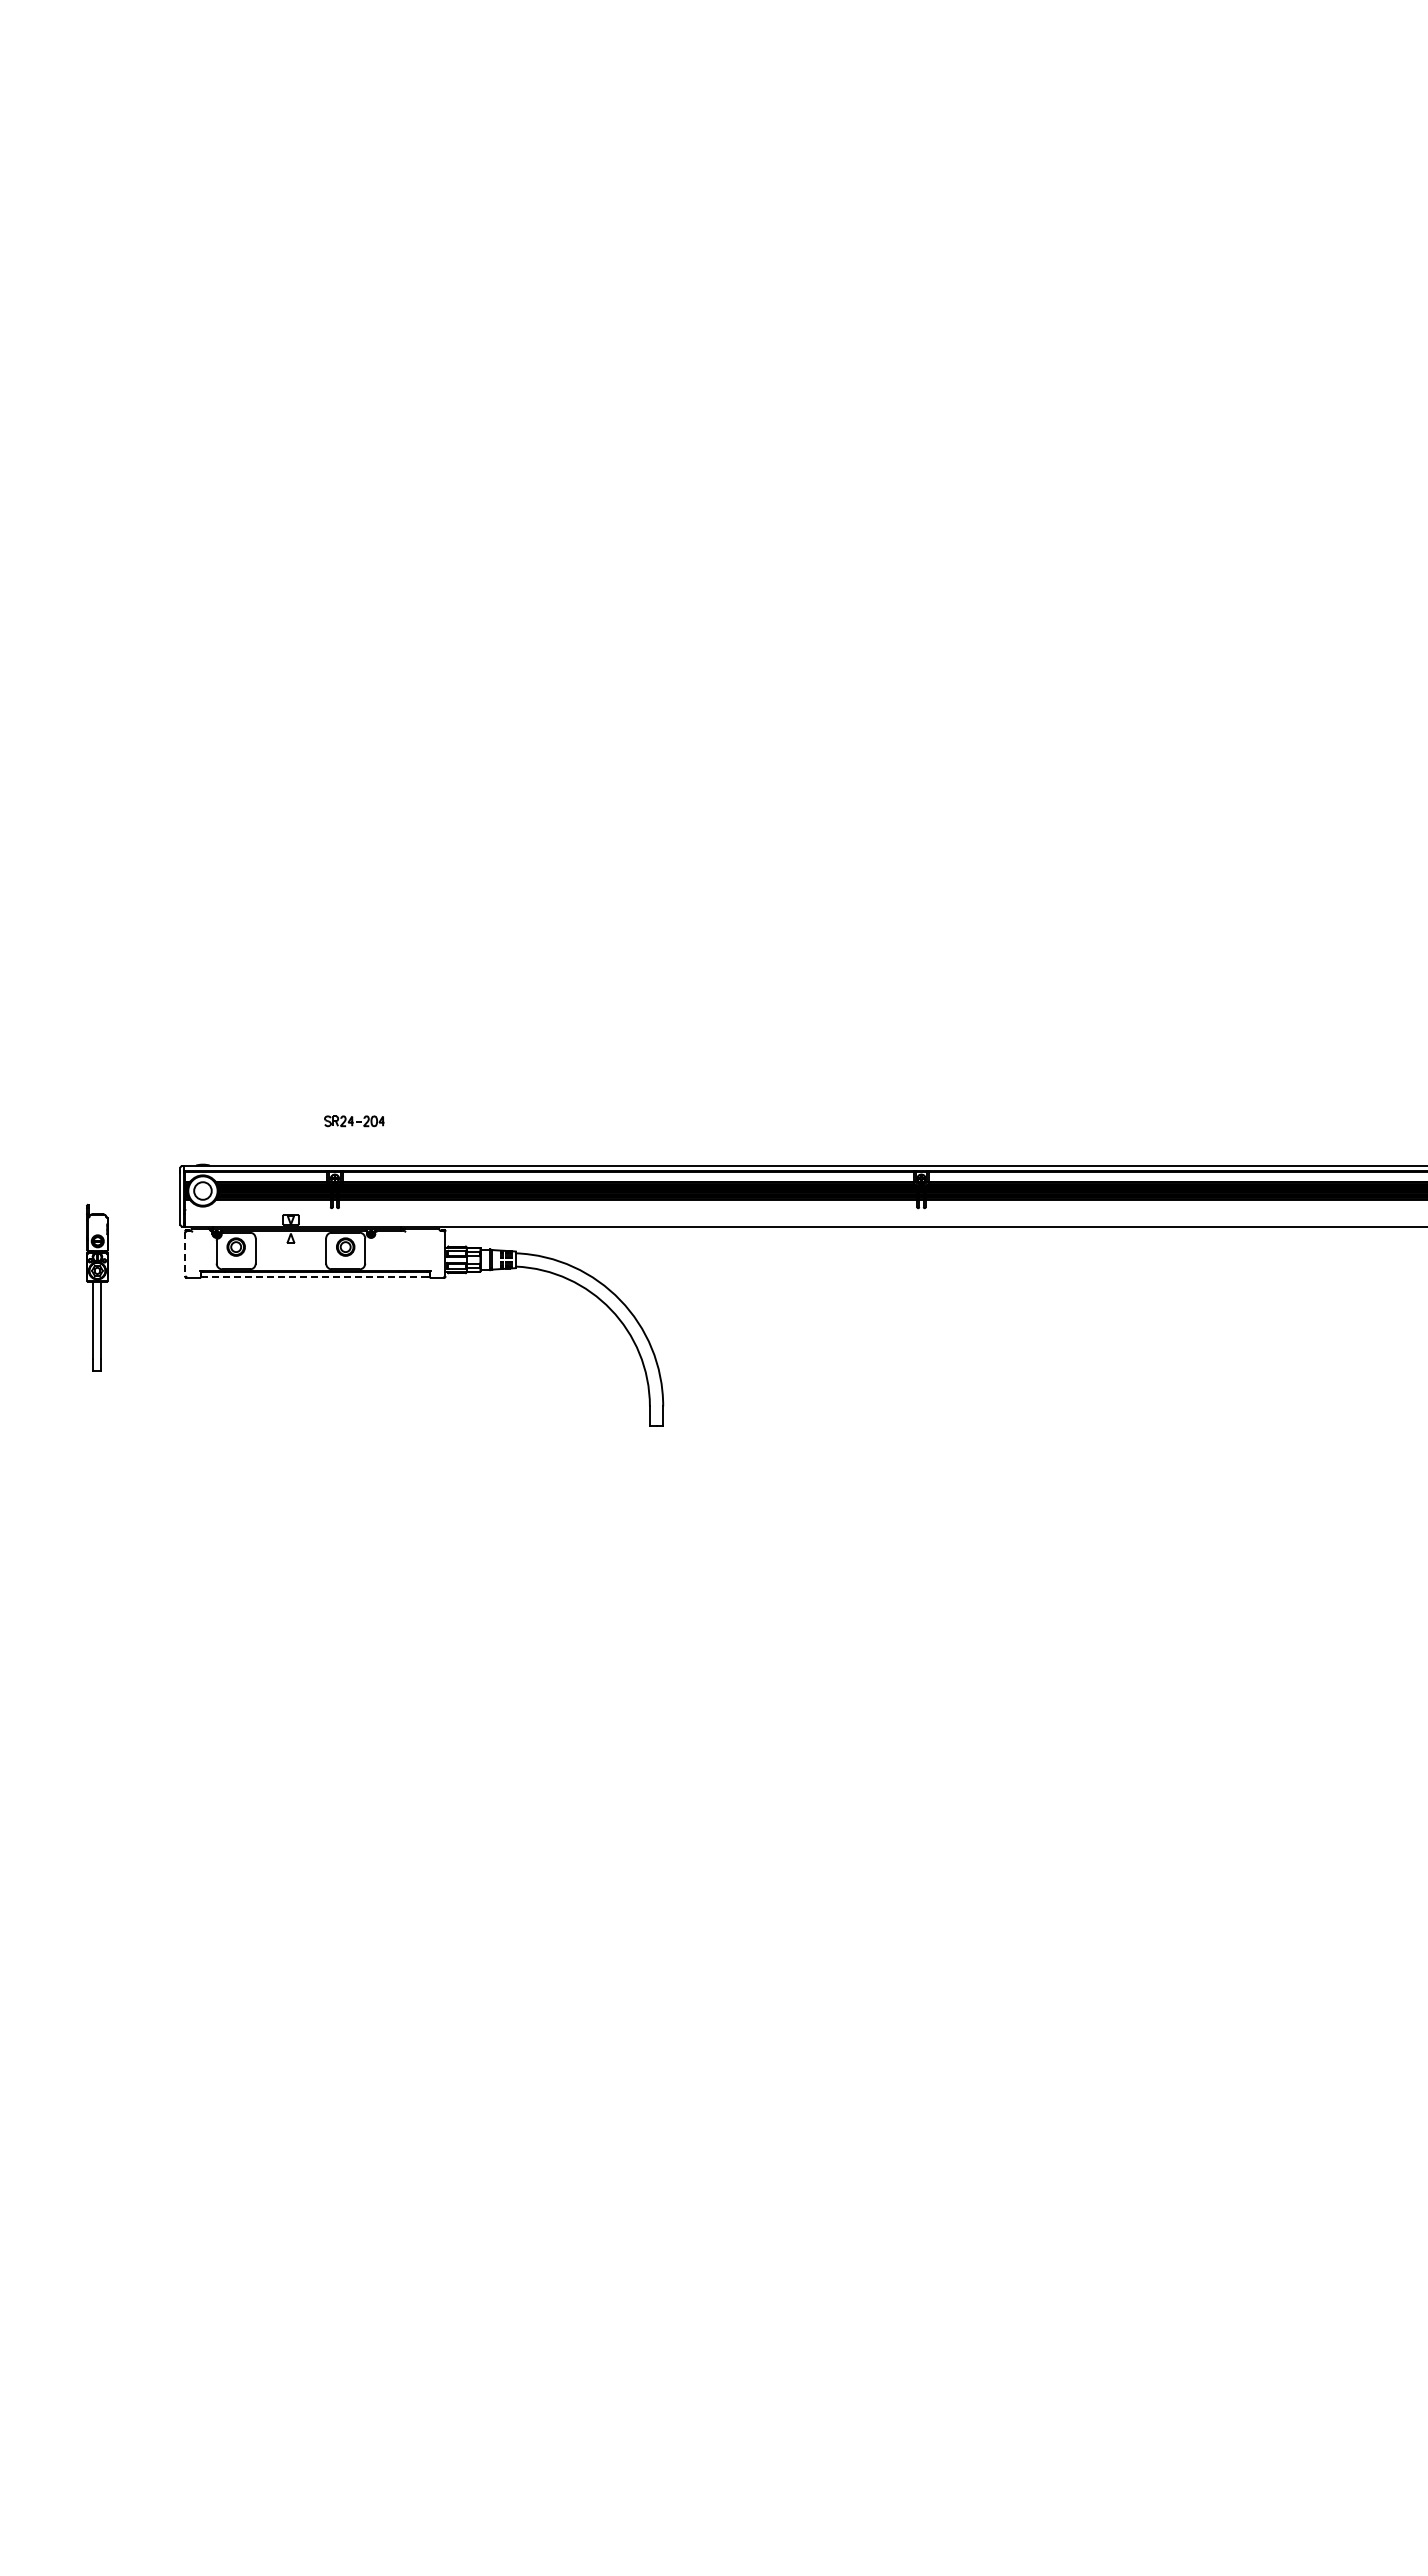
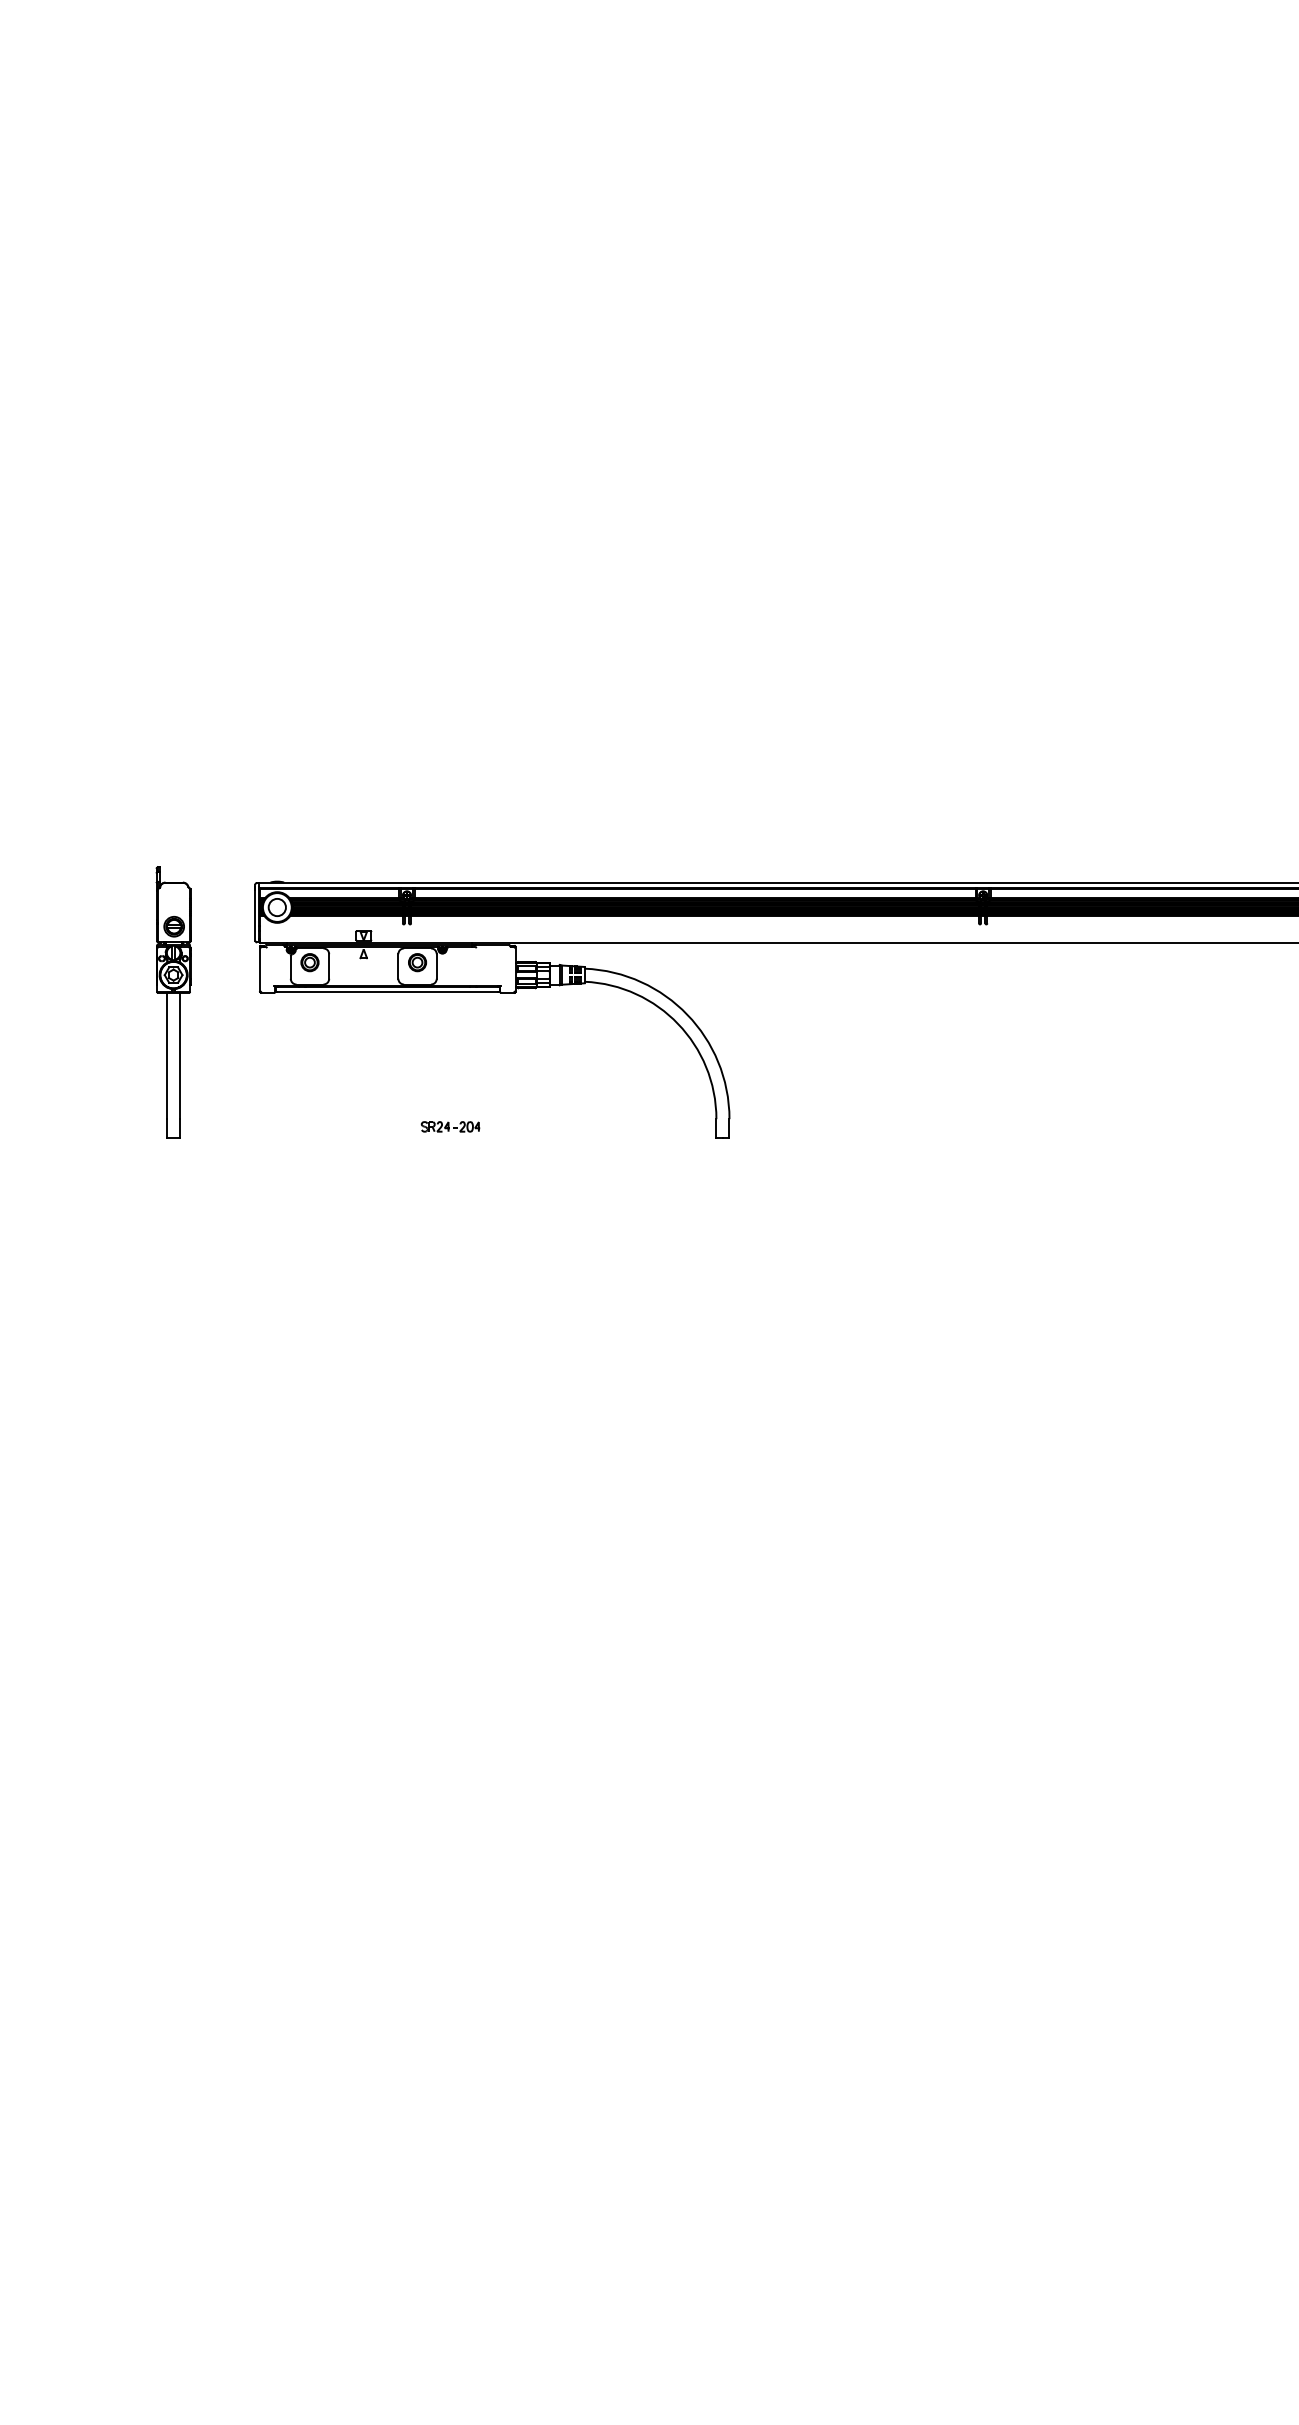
part: (354, 1121) -> (450, 1127), moved
line: (185, 1254) -> (260, 969), dashed -> solid
line: (314, 1277) -> (386, 992), dashed -> solid
part: (97, 1287) -> (173, 1002), size x1.67

